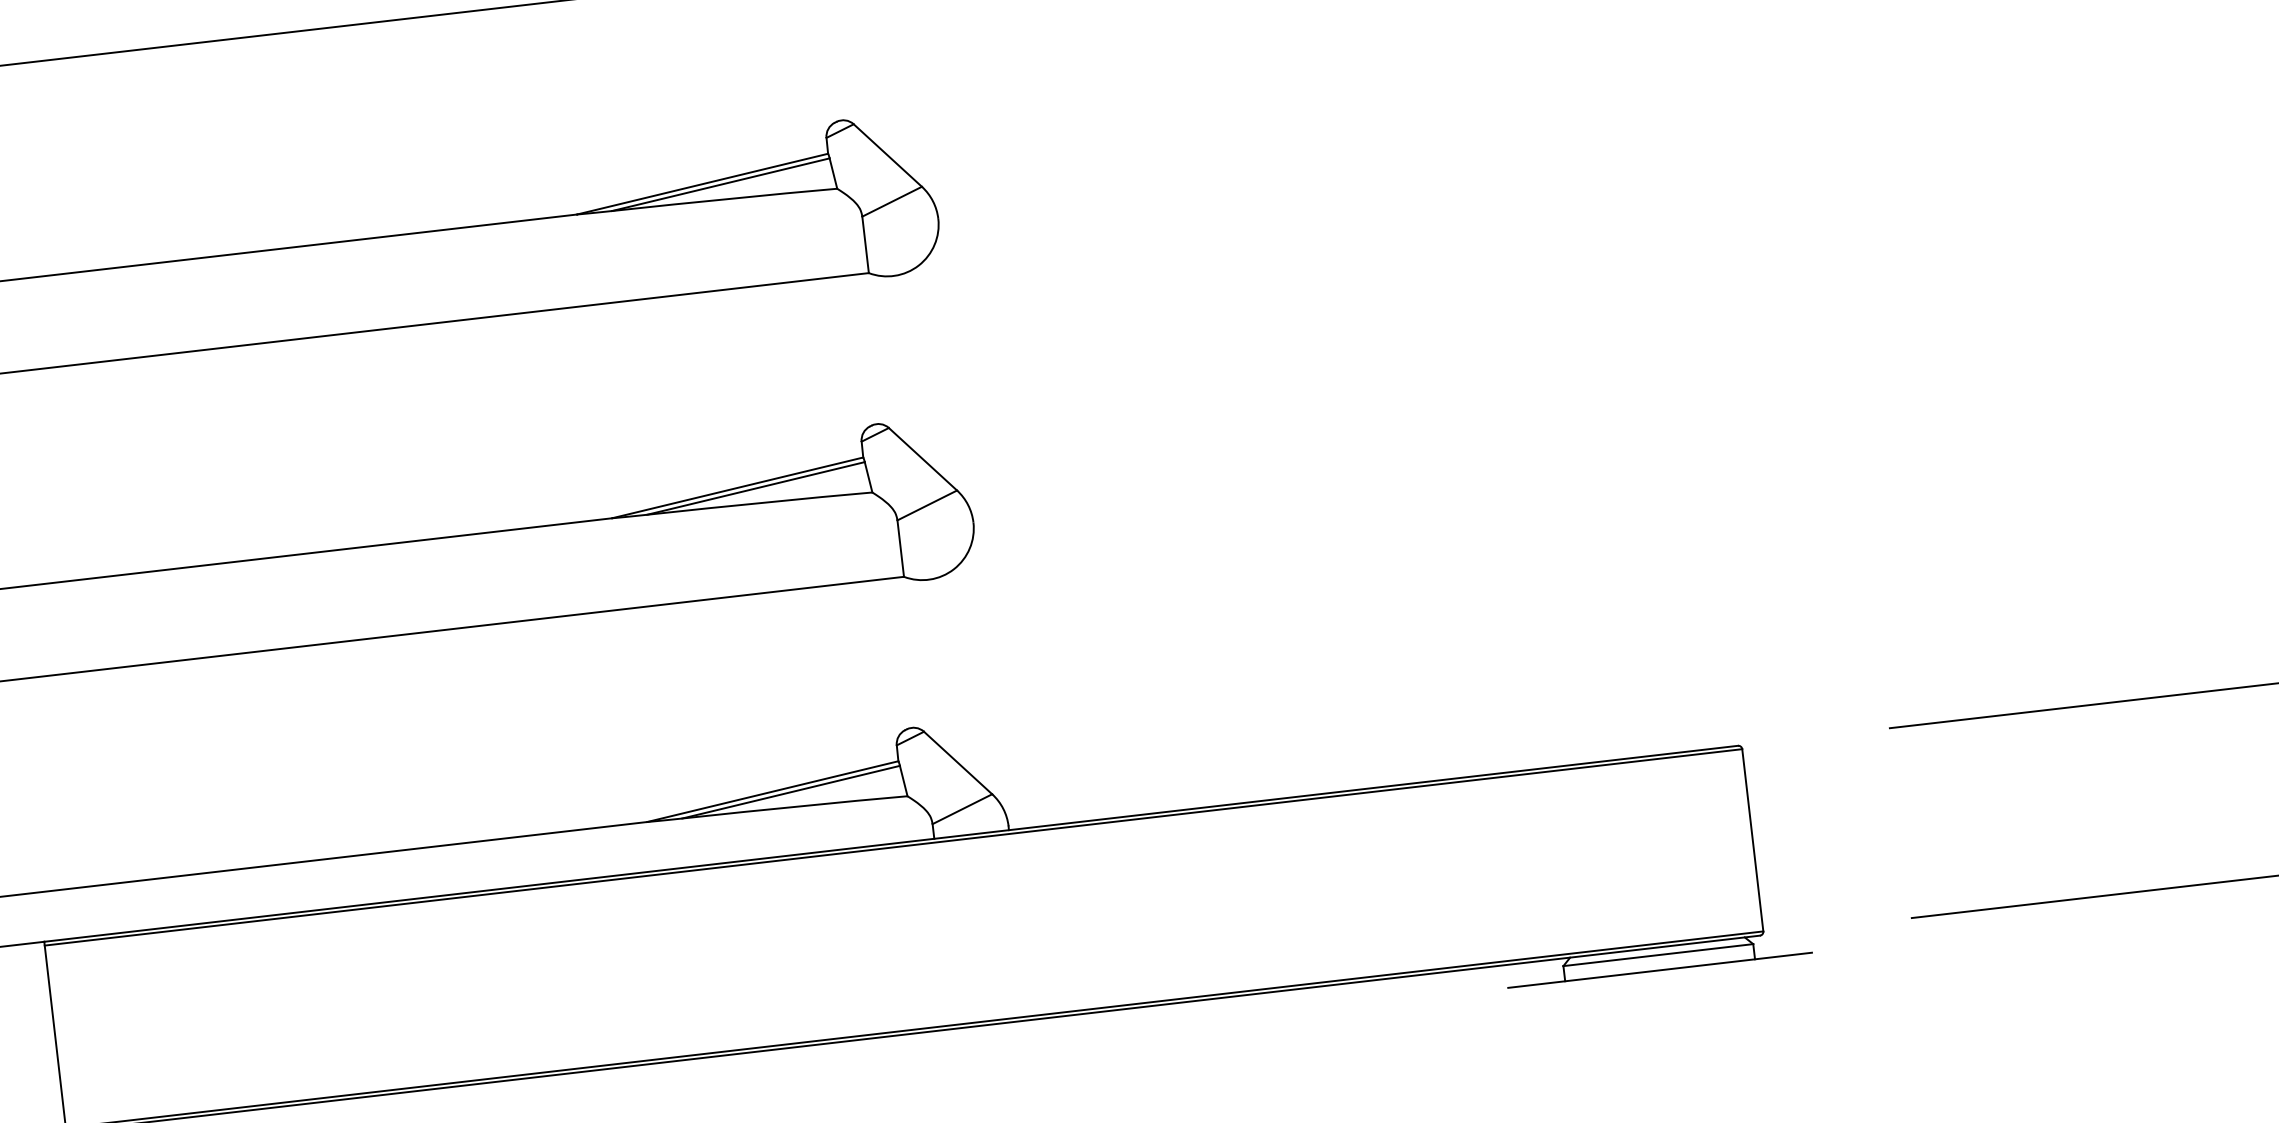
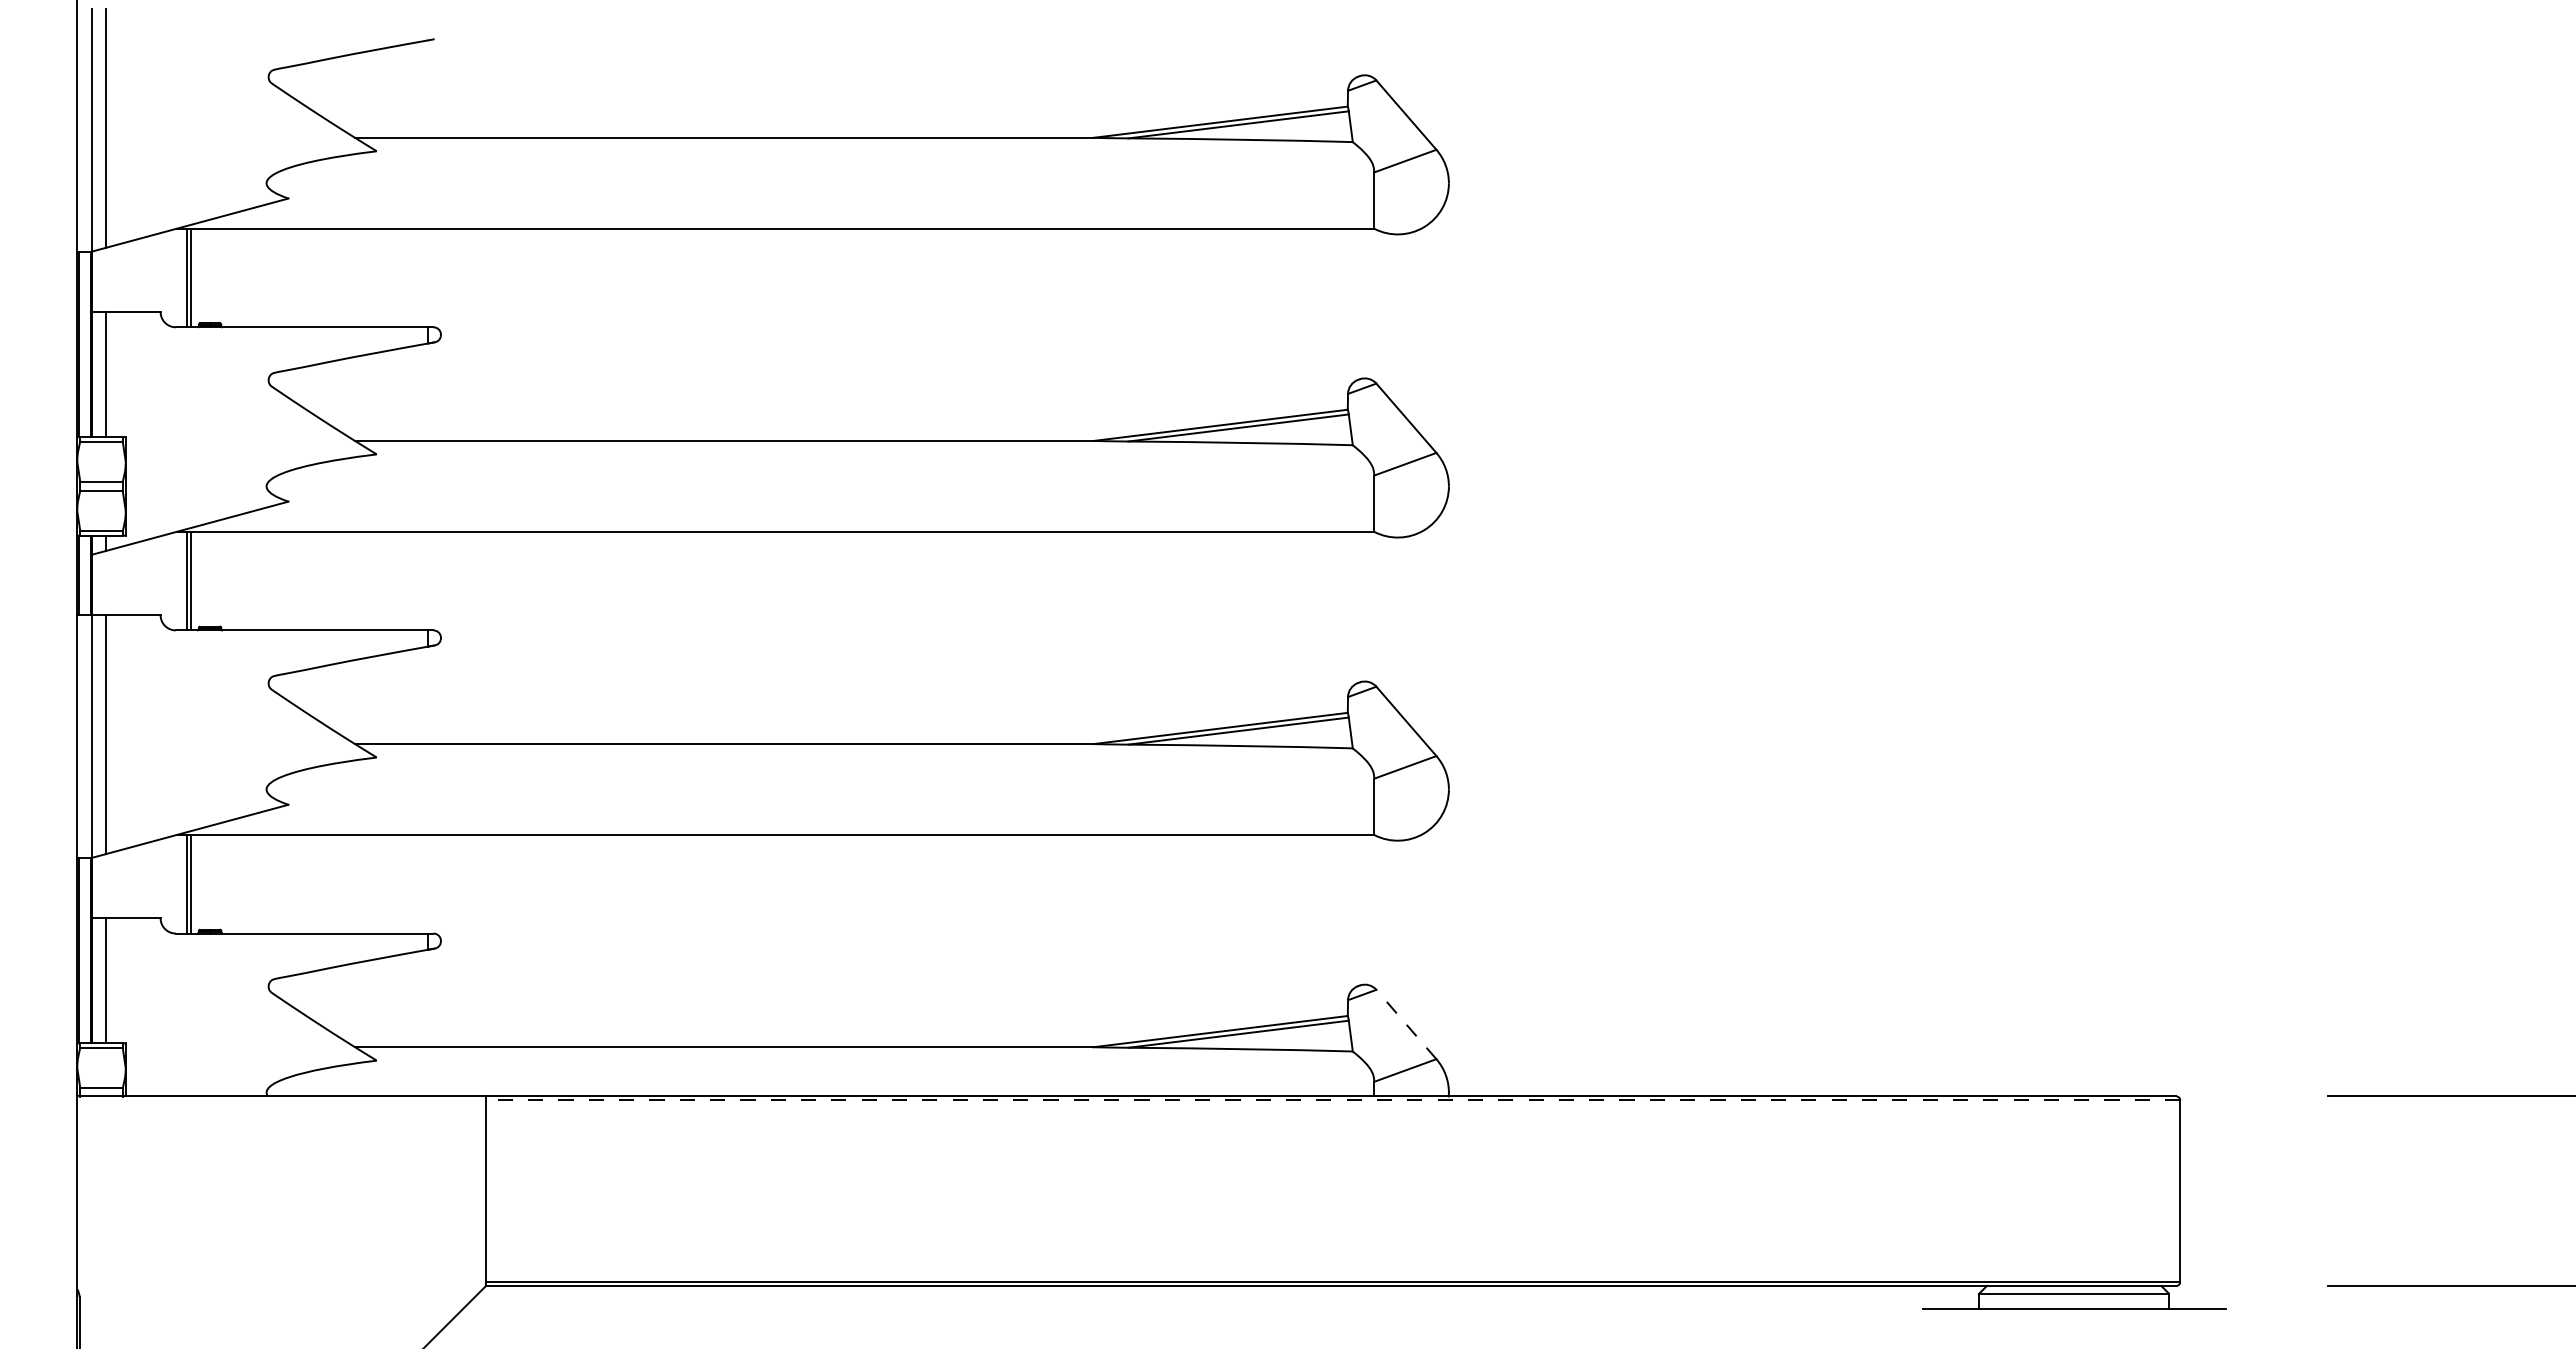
line: (958, 762) -> (1406, 1024), solid -> dashed
line: (892, 847) -> (1332, 1100), solid -> dashed

